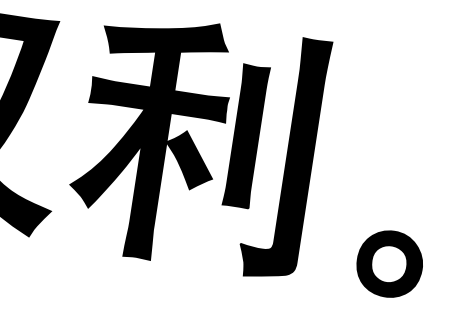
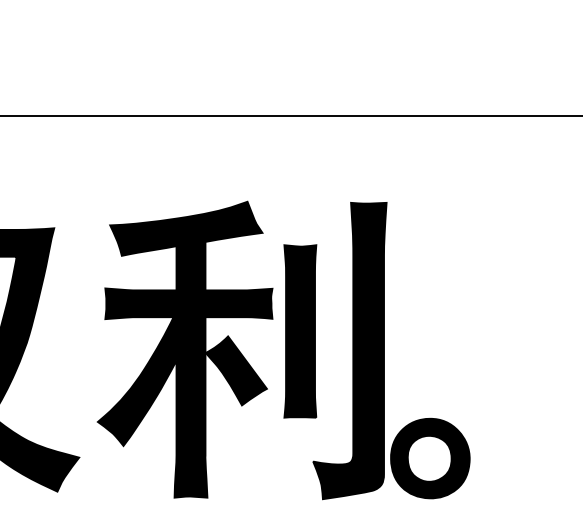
part: (389, 264) -> (430, 458), moved

